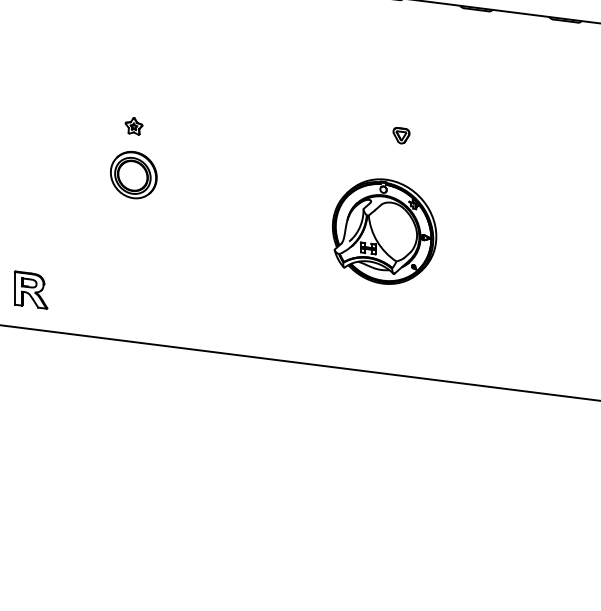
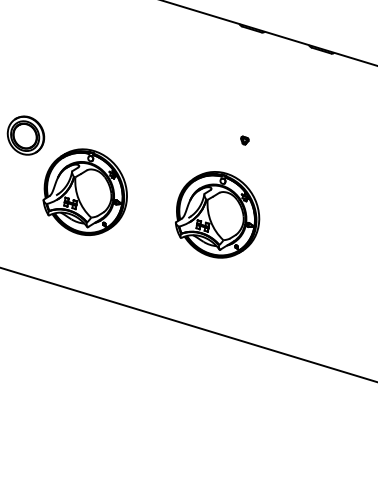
part: (133, 126) -> (32, 96), removed
part: (401, 135) -> (244, 140), size x0.6
part: (218, 231) -> (85, 192), added

